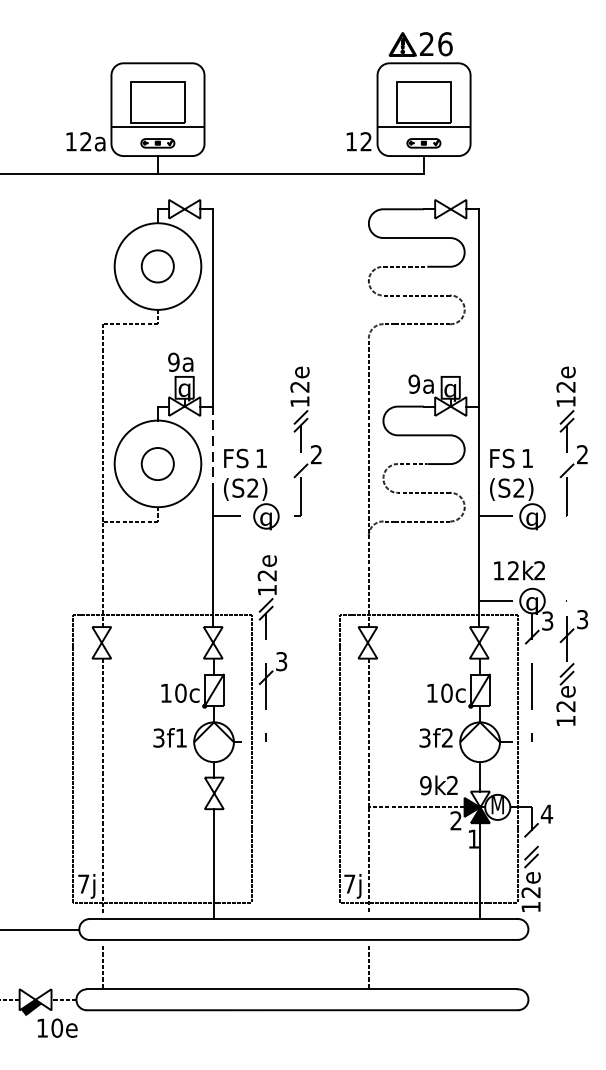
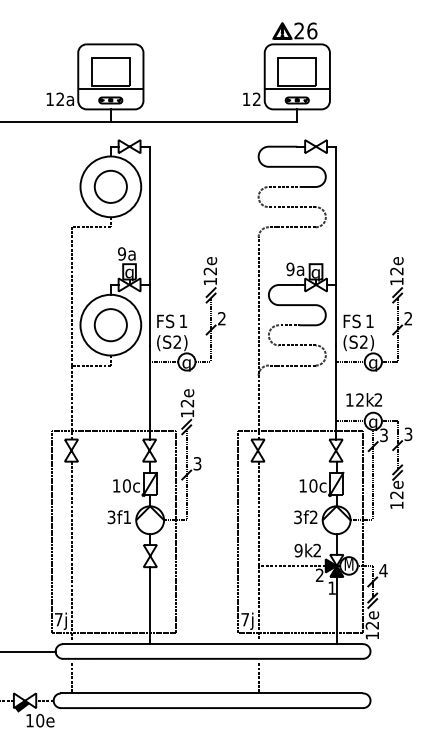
circle: (157, 266) -> (110, 186), size x1.43
line: (213, 450) -> (149, 315), dashed -> solid
circle: (157, 464) -> (110, 325), size x1.43

